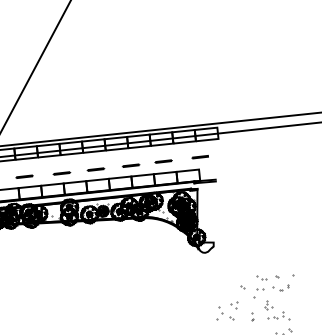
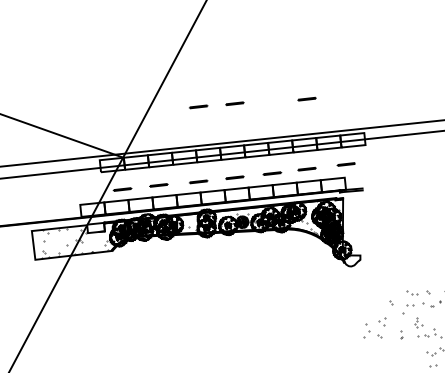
line: (163, 95) -> (306, 98), added
line: (95, 99) -> (234, 103), added
line: (61, 102) -> (198, 106), added

